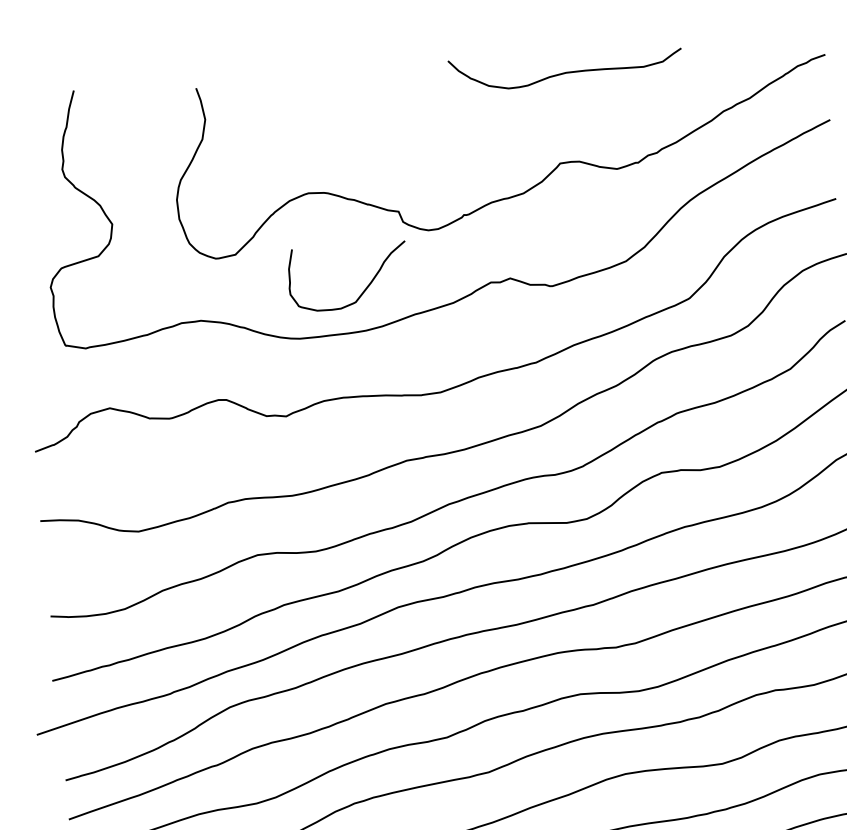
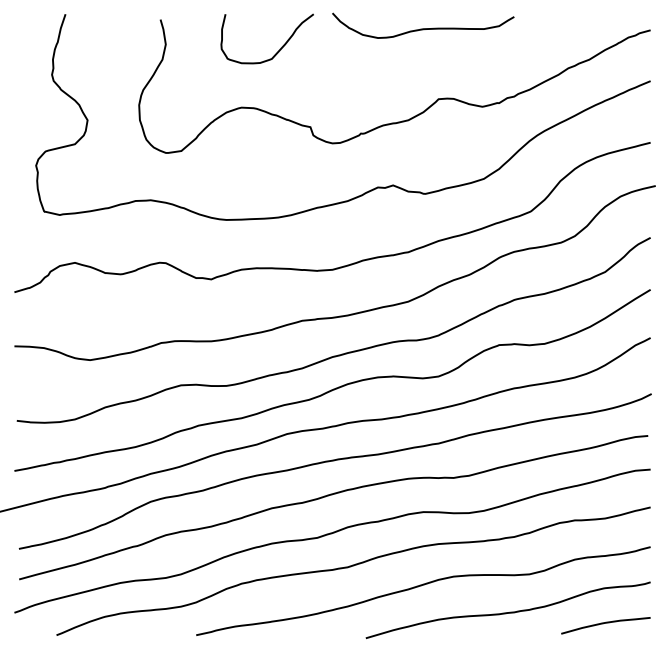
curve: (566, 71) -> (423, 28), moved
curve: (363, 290) -> (278, 50), moved

